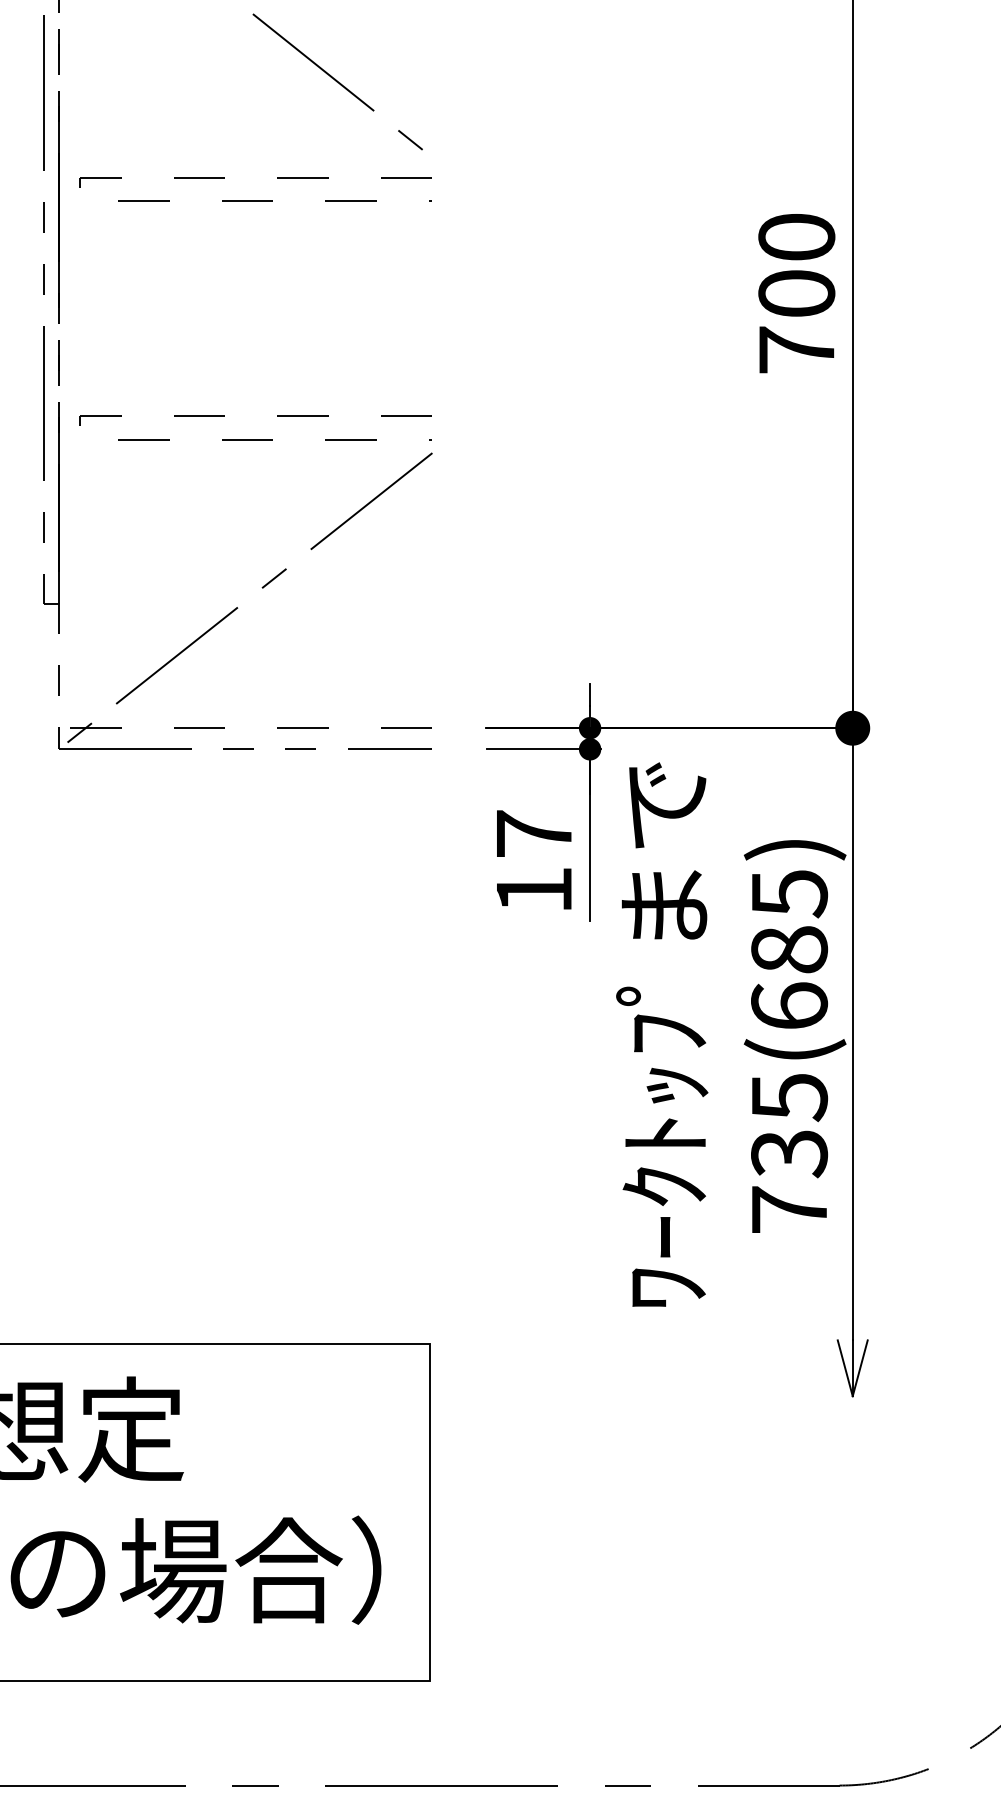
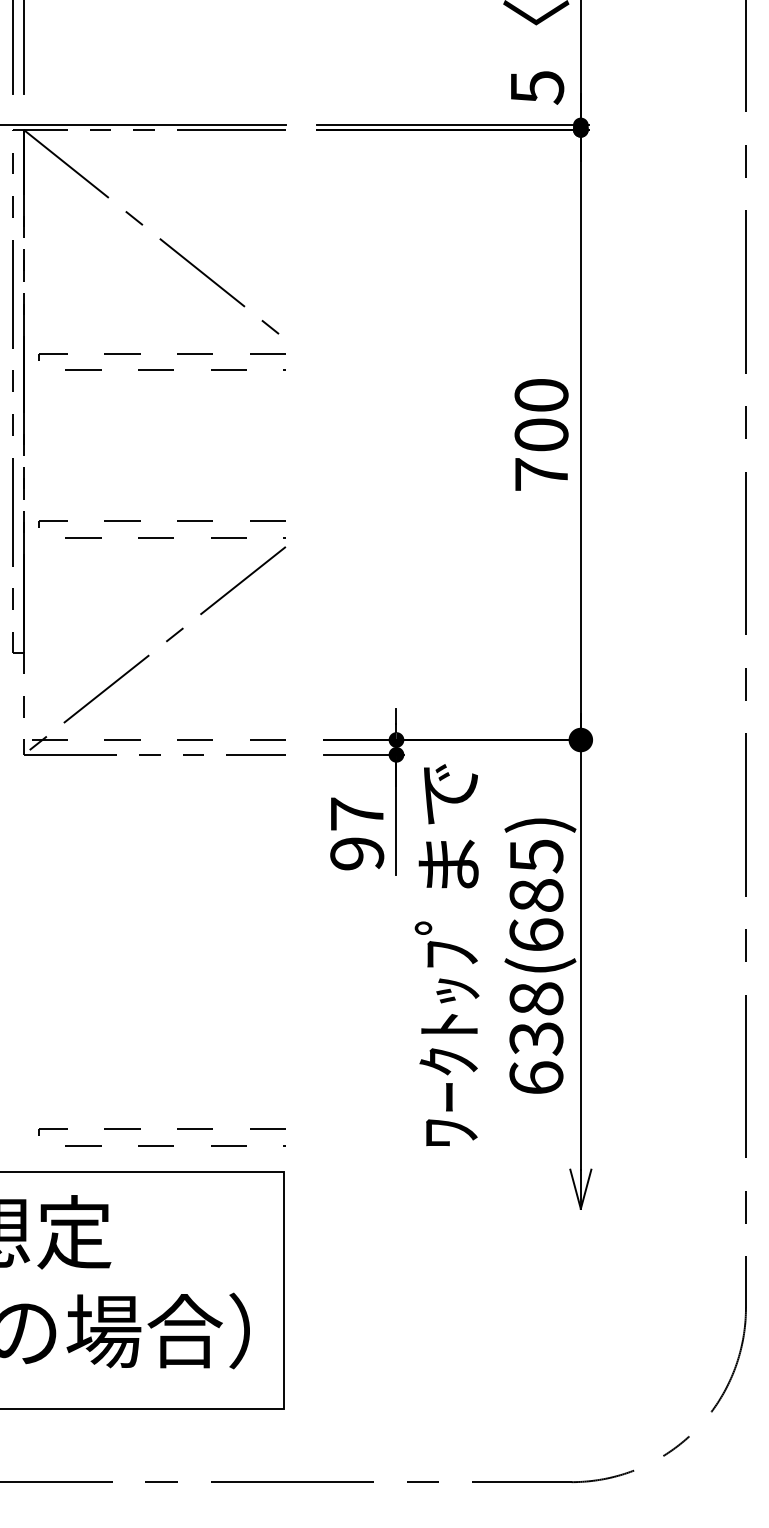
text: (534, 889) -> (357, 853), 17 -> 97
text: (789, 1153) -> (536, 1038), 735(685) -> 638(685)
line: (255, 1305) -> (161, 1145), added

